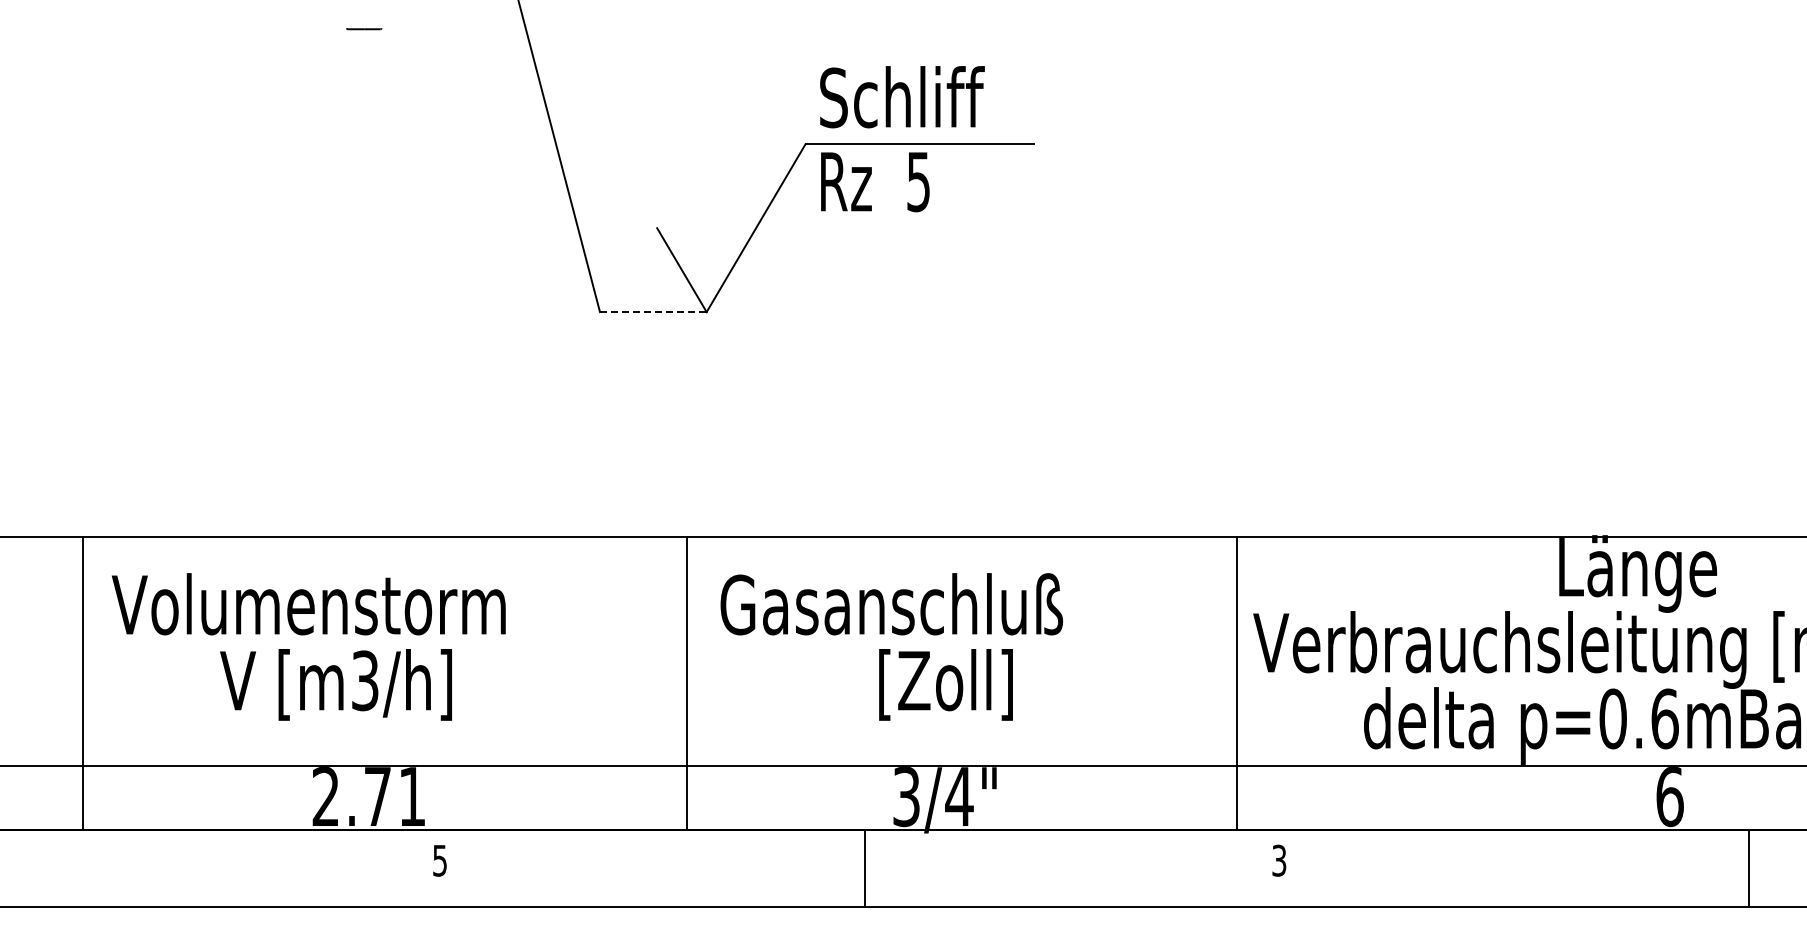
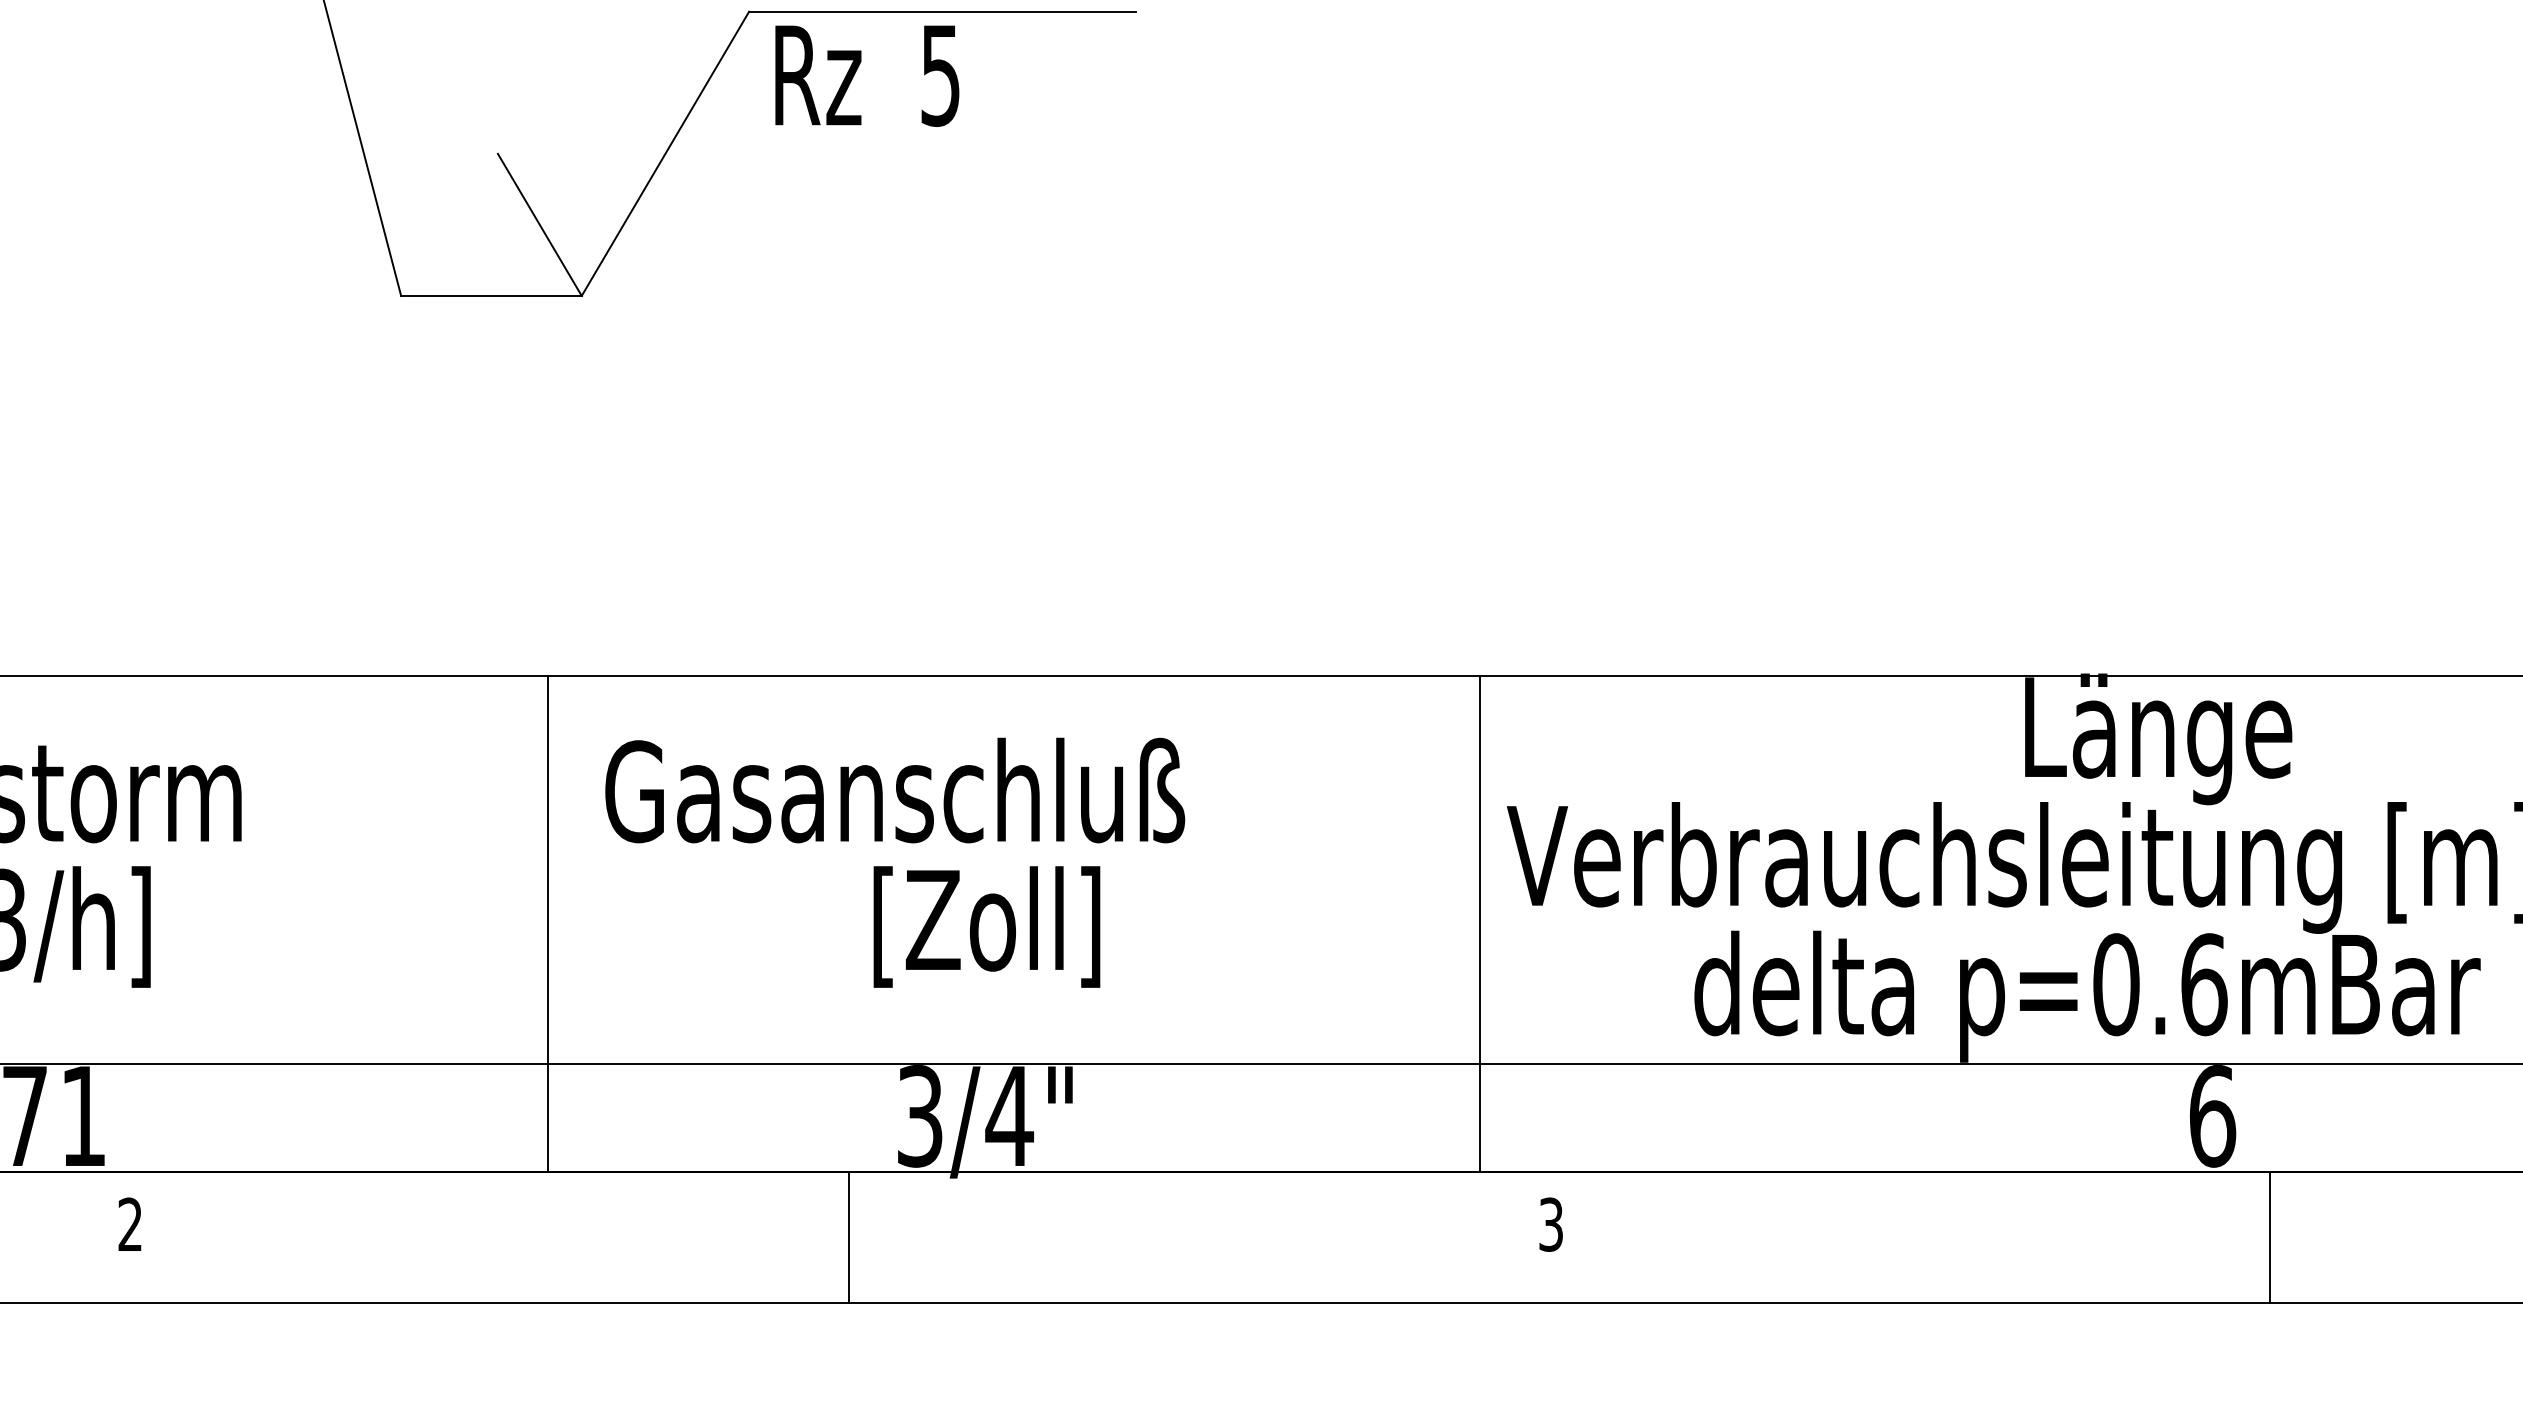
line: (653, 312) -> (491, 296), dashed -> solid
text: (439, 860) -> (129, 1224), 5 -> 2
line: (1748, 867) -> (2269, 1236), moved

